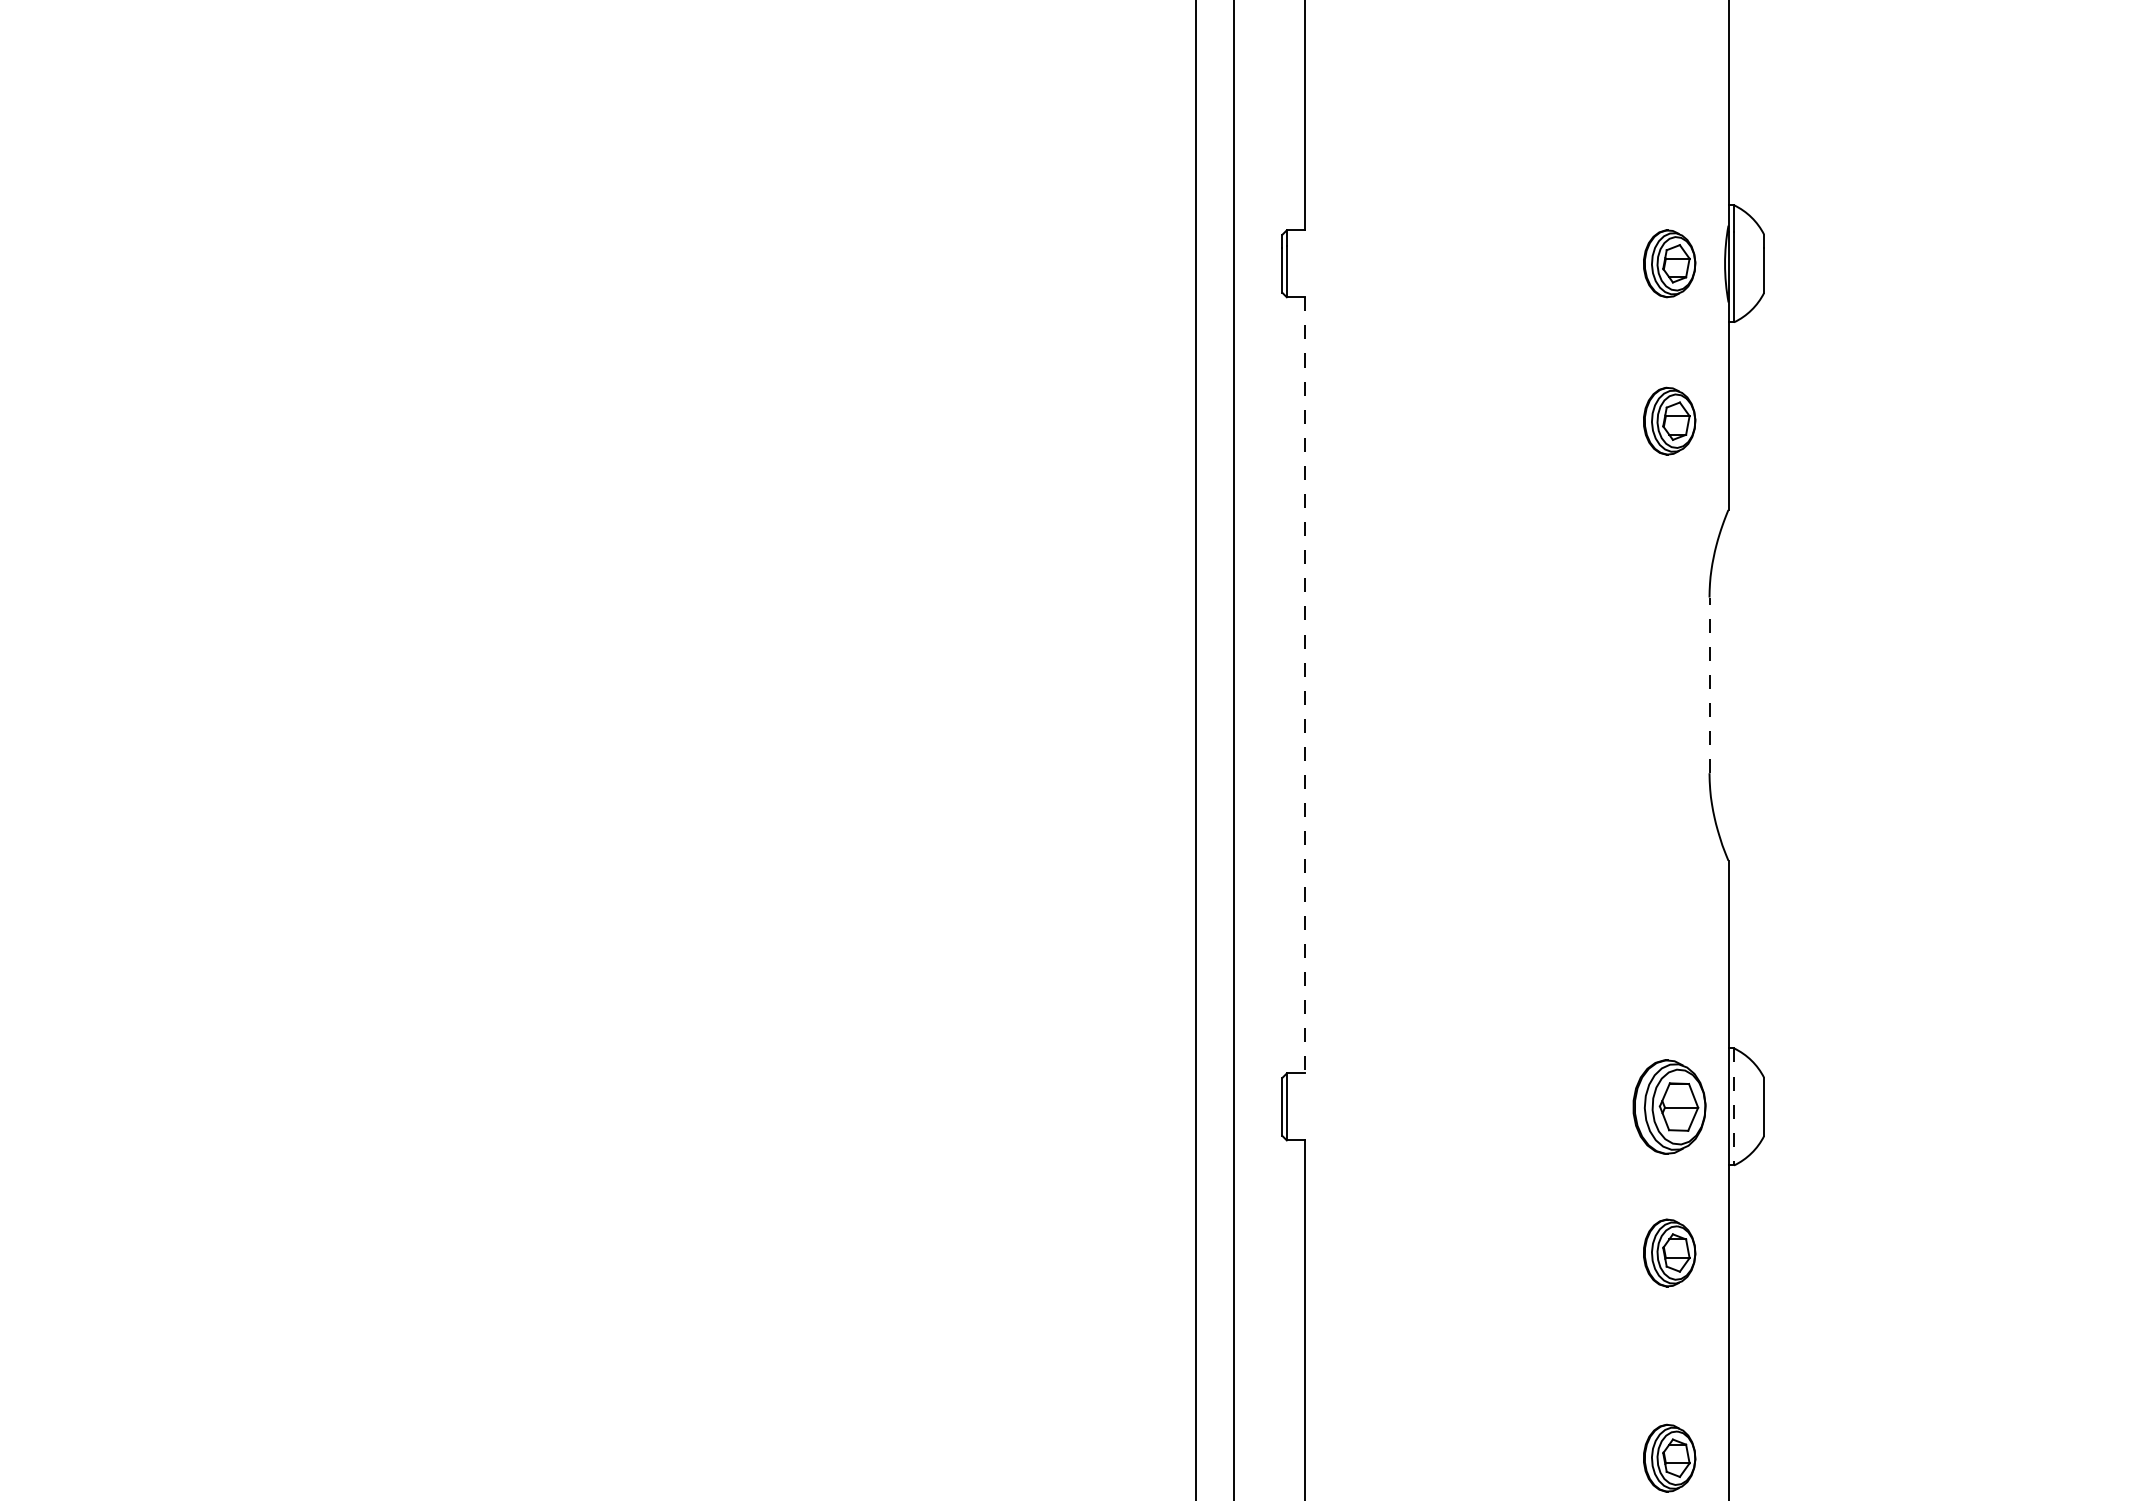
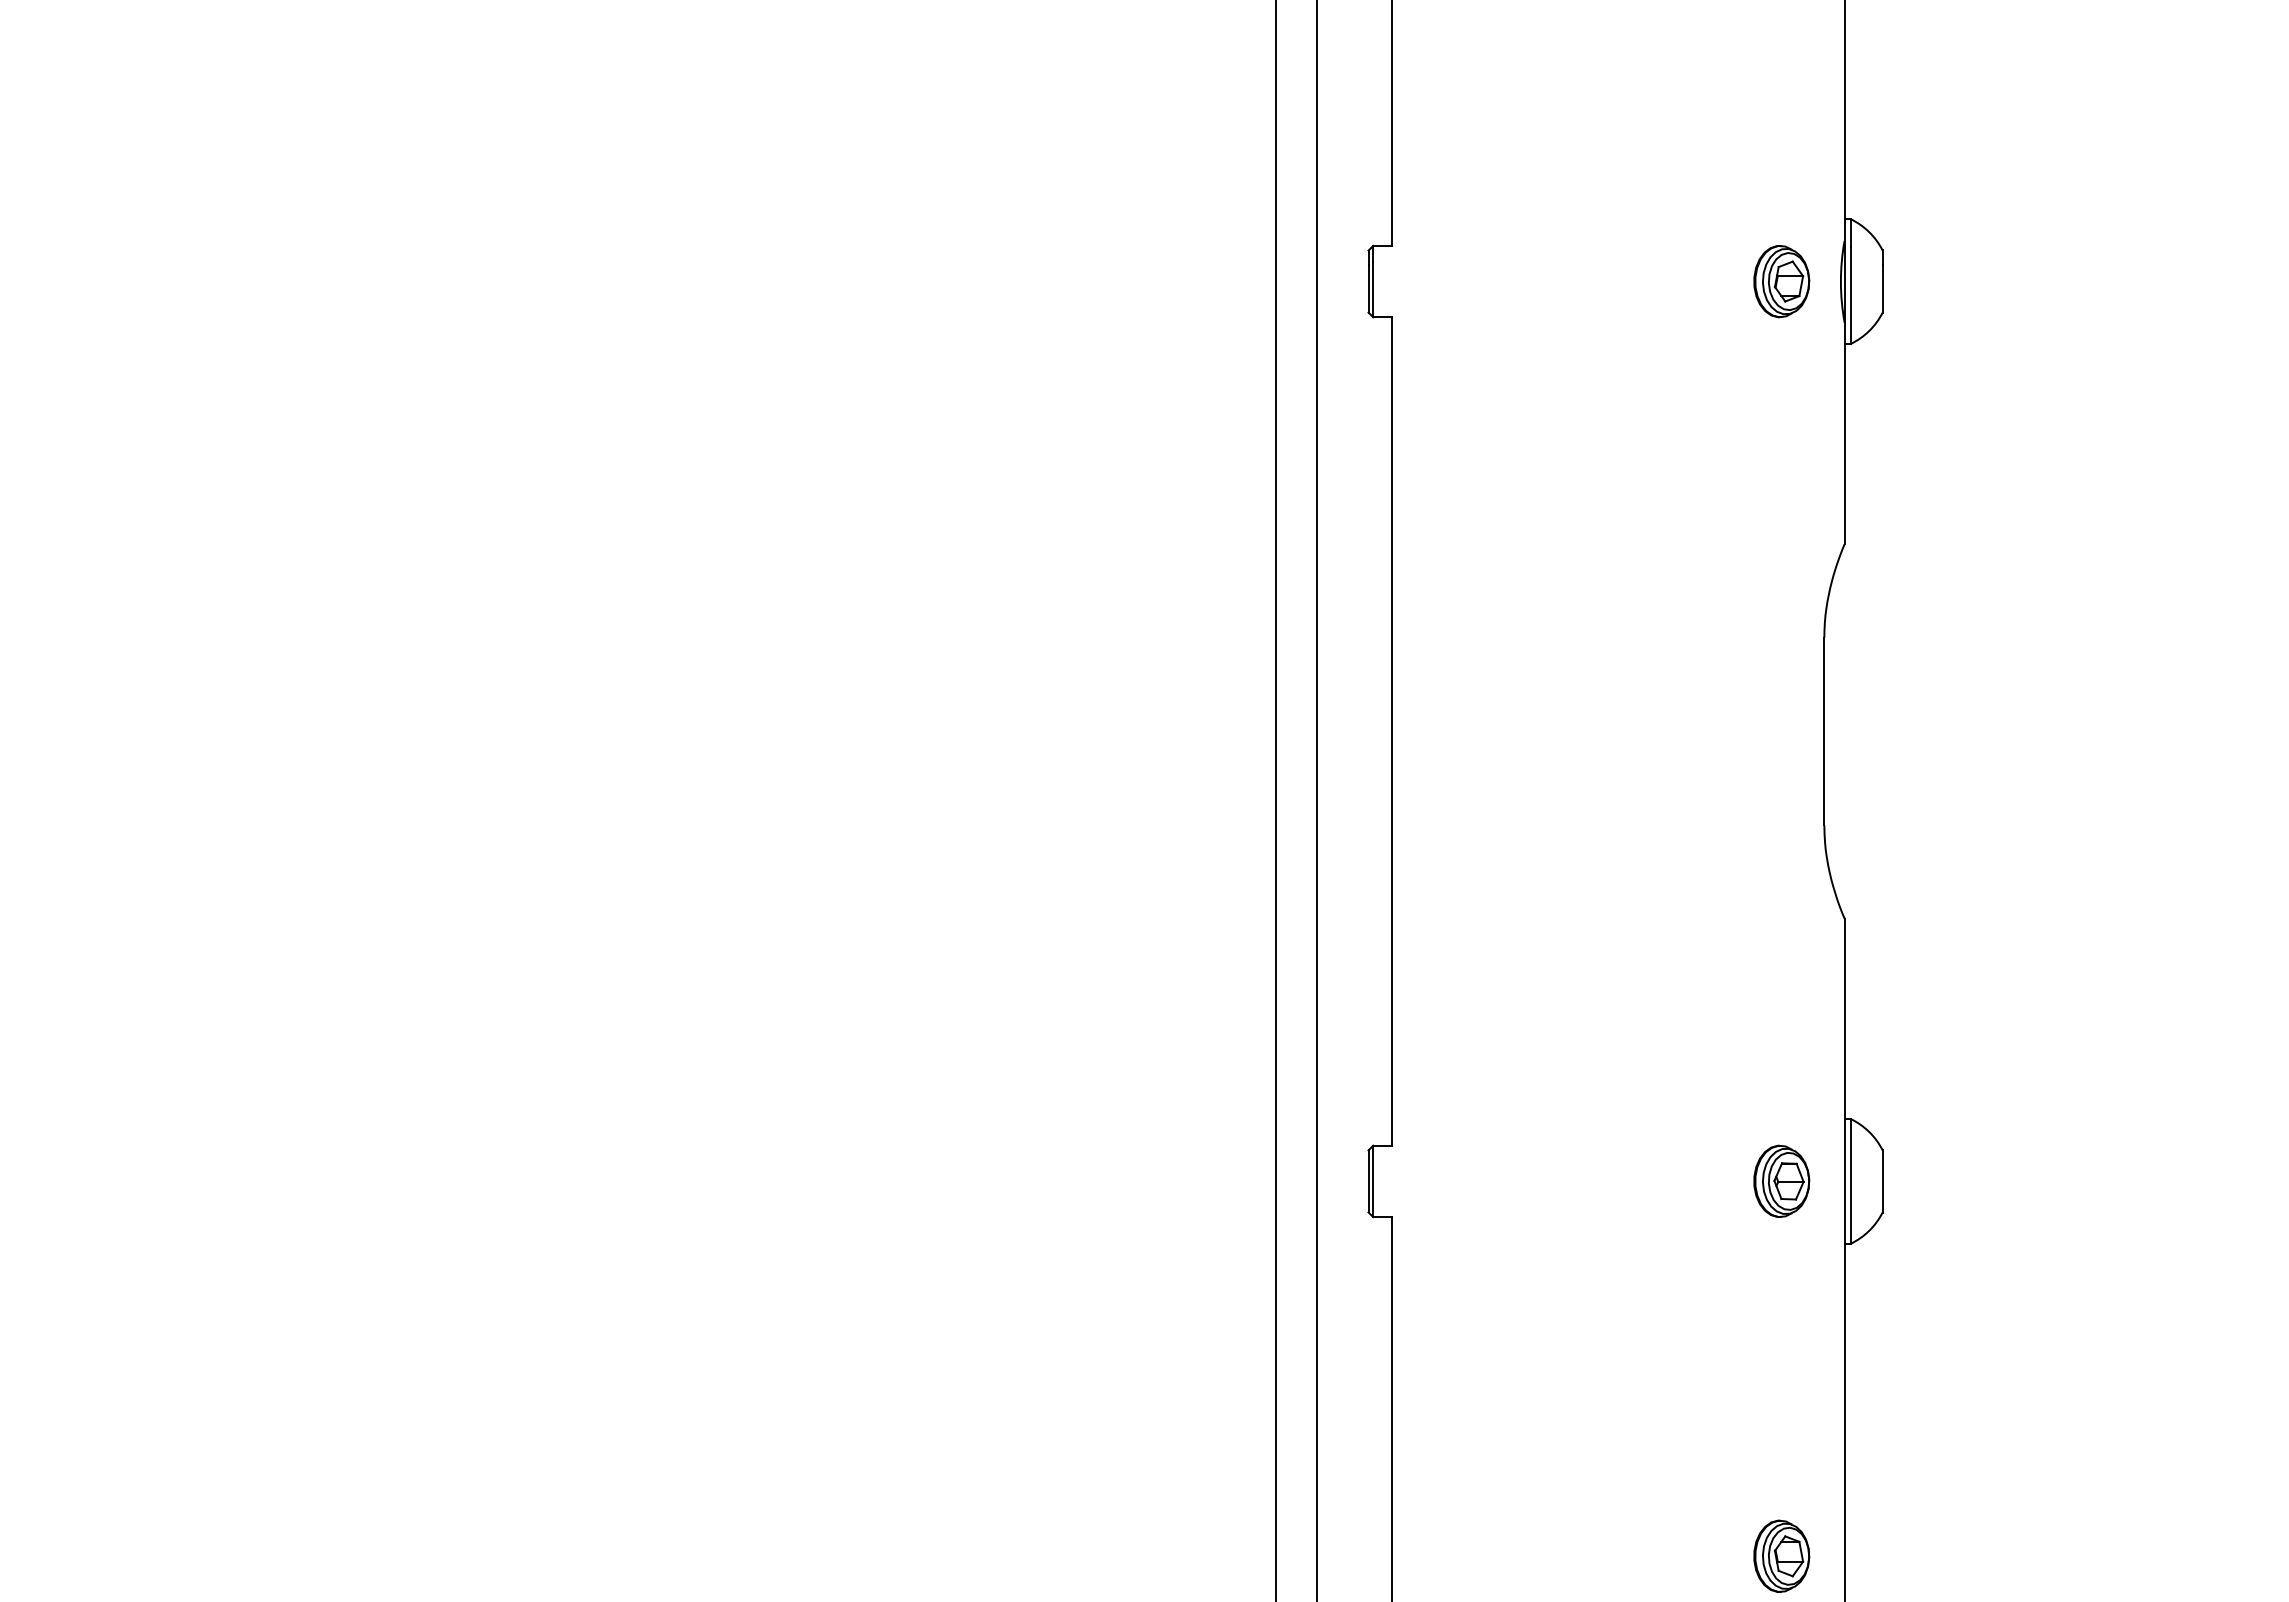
part: (1669, 421) -> (1781, 449), removed
line: (1709, 685) -> (1824, 731), dashed -> solid
line: (1304, 686) -> (1392, 732), dashed -> solid
part: (1669, 1106) -> (1781, 1180), size x0.71
line: (1734, 1107) -> (1850, 1181), dashed -> solid
part: (1669, 1252) -> (1781, 1336), removed

